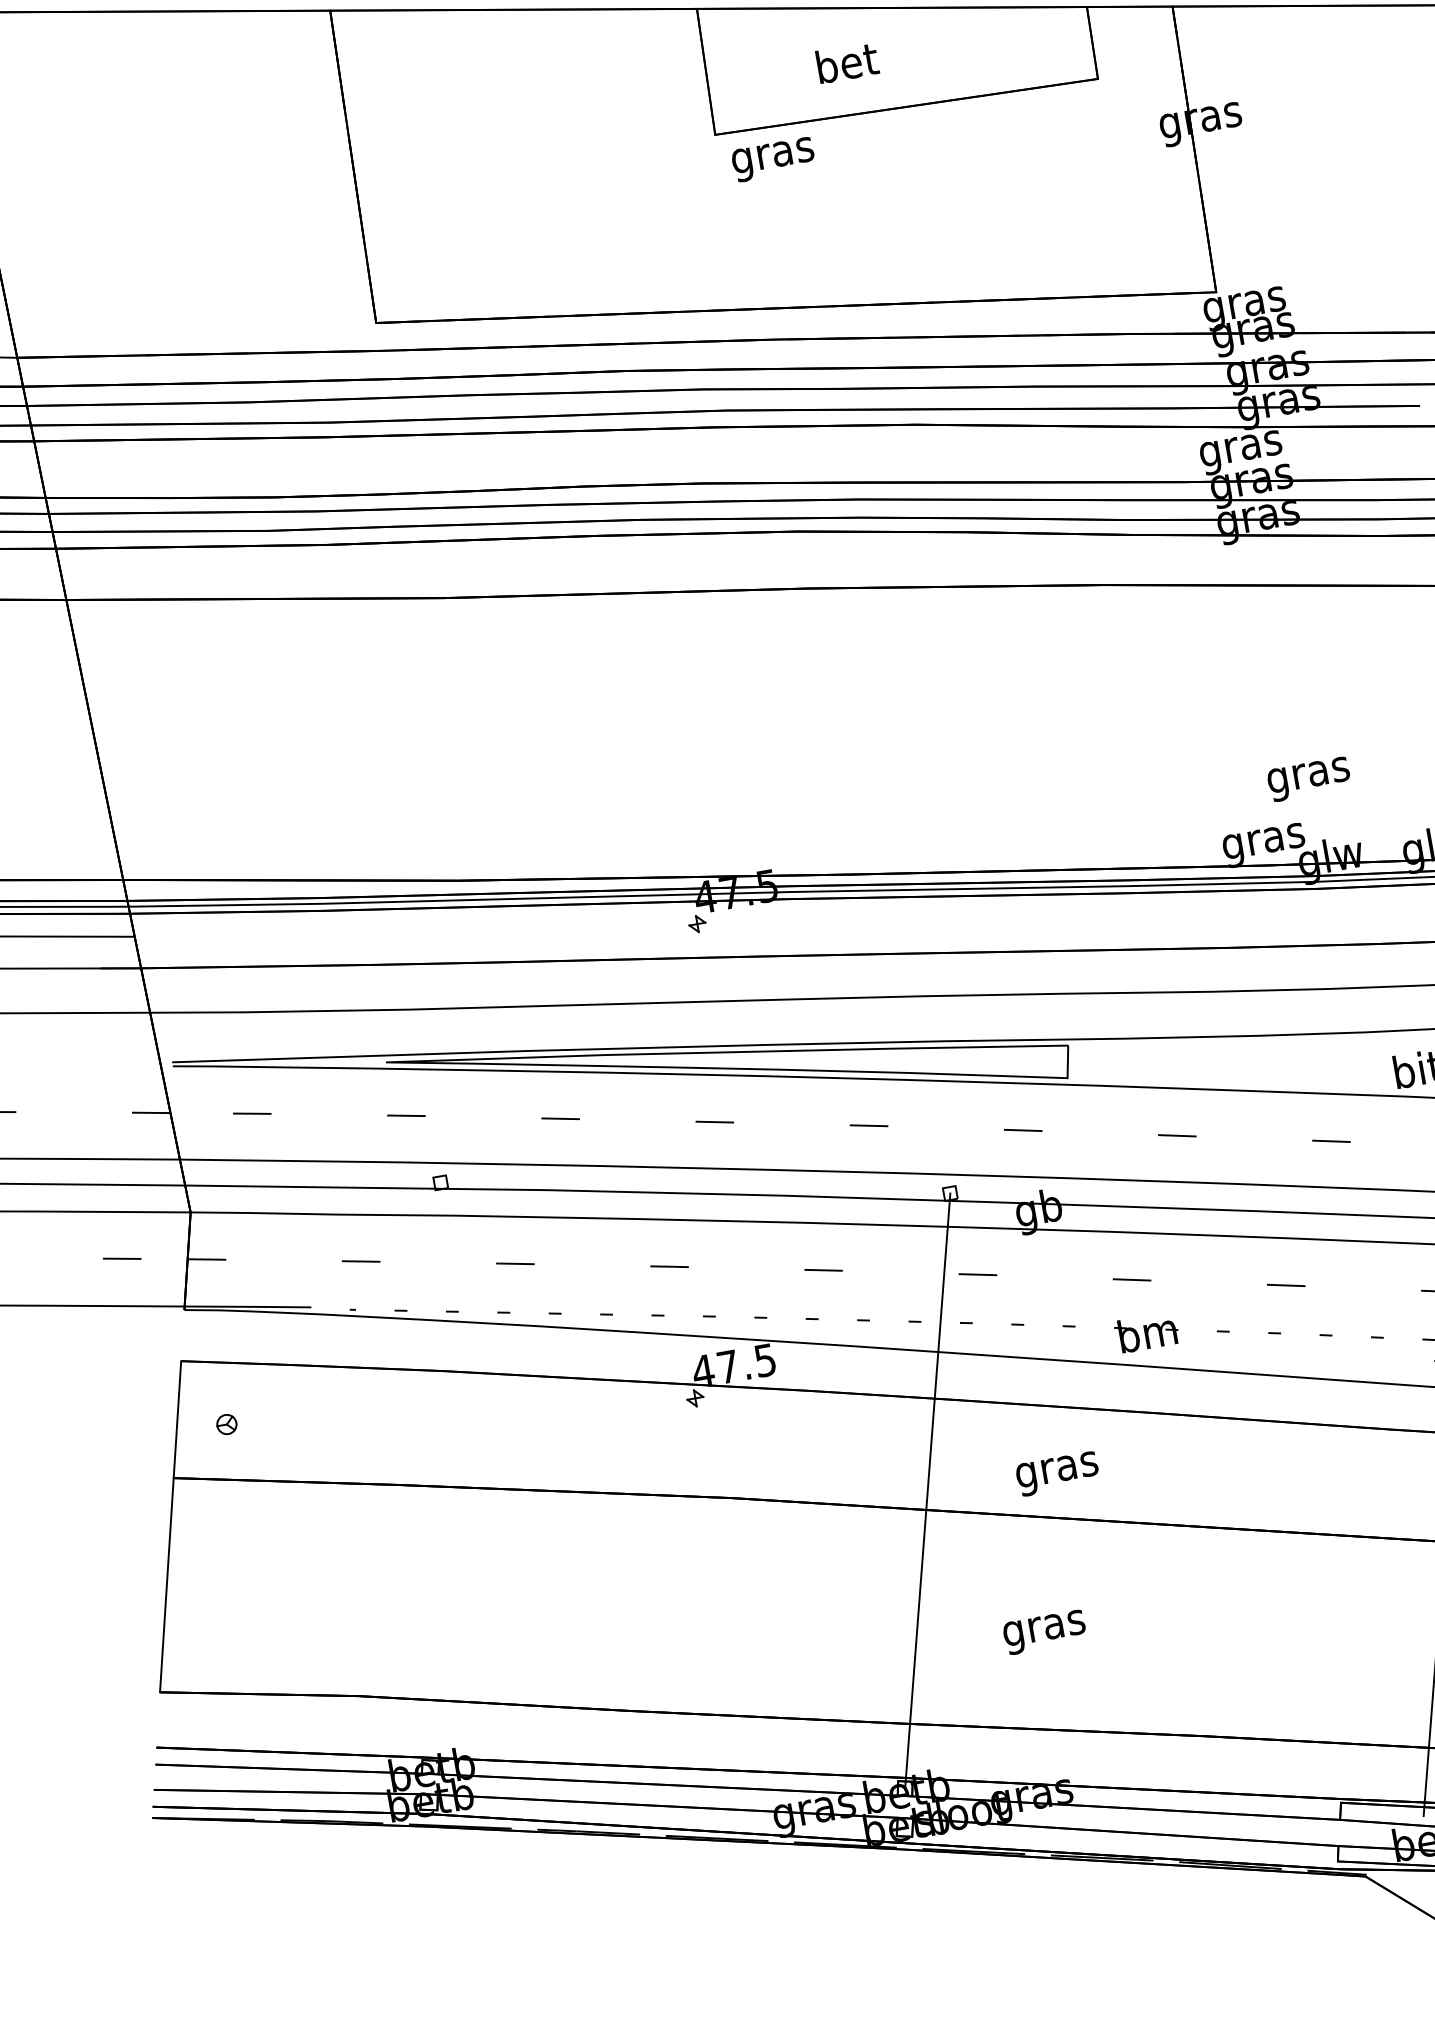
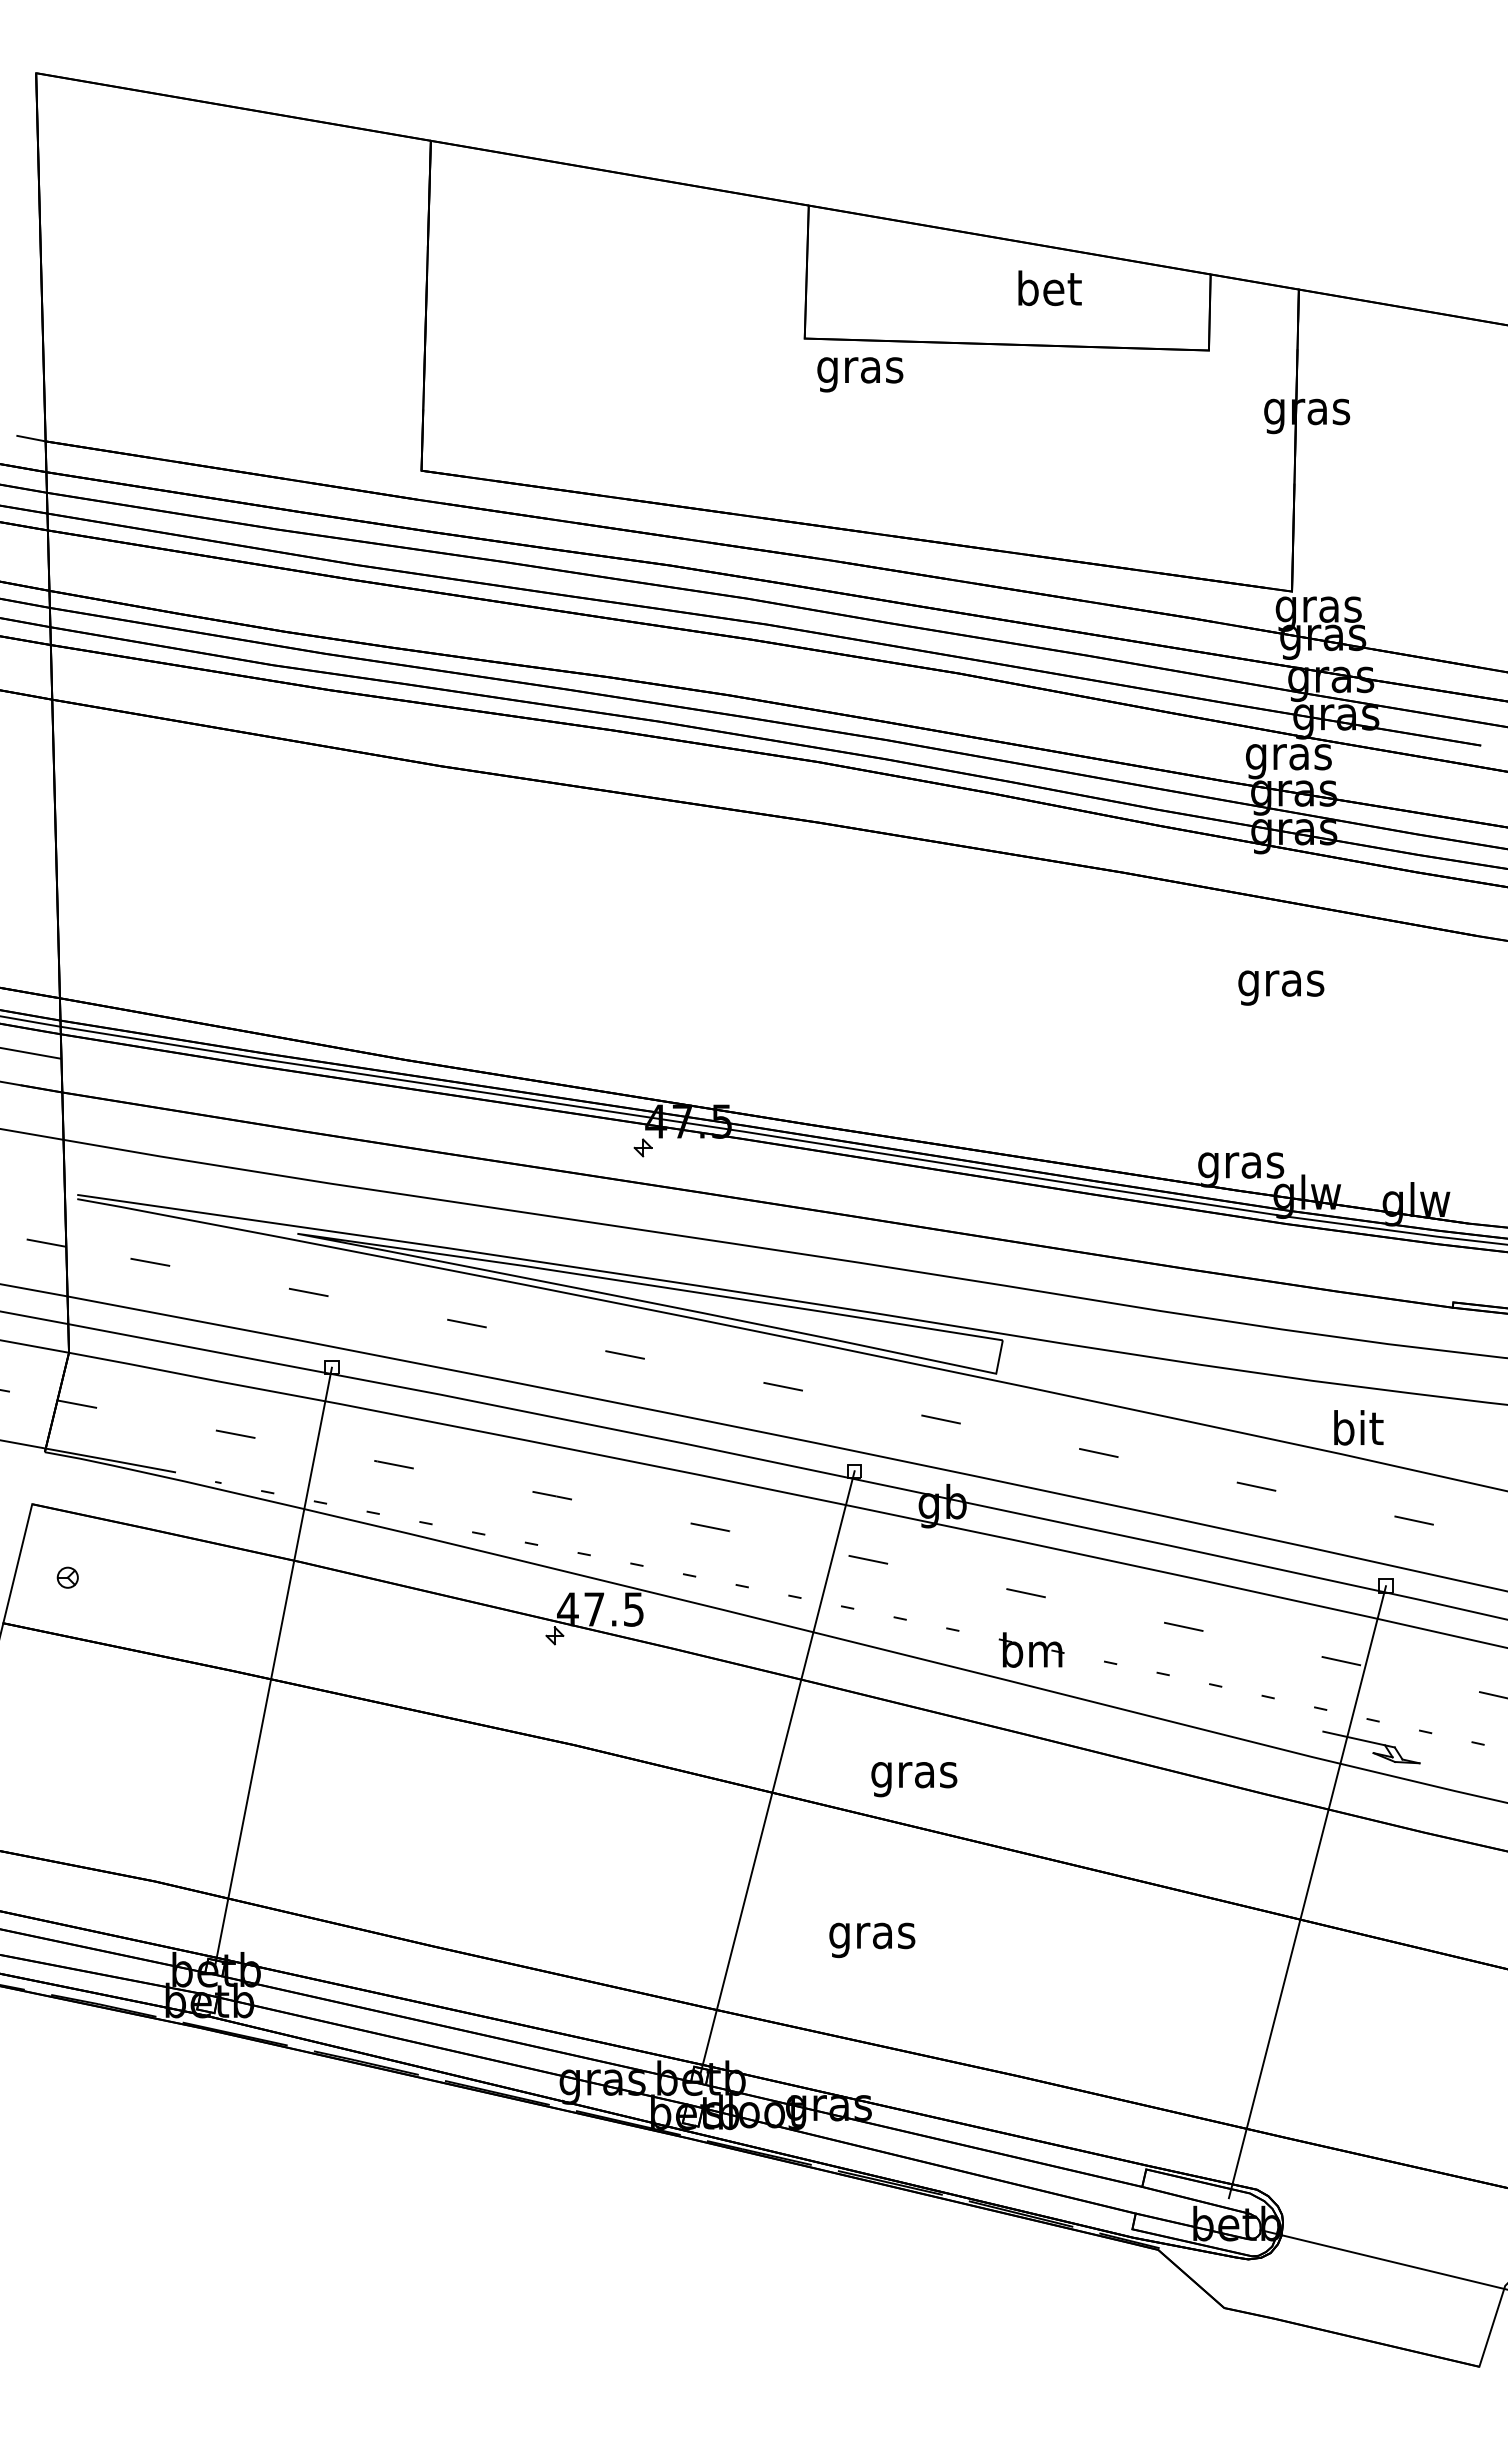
text: (847, 62) -> (1049, 288), moved
text: (1309, 778) -> (1281, 987), moved
line: (434, 1475) -> (272, 1667), added

